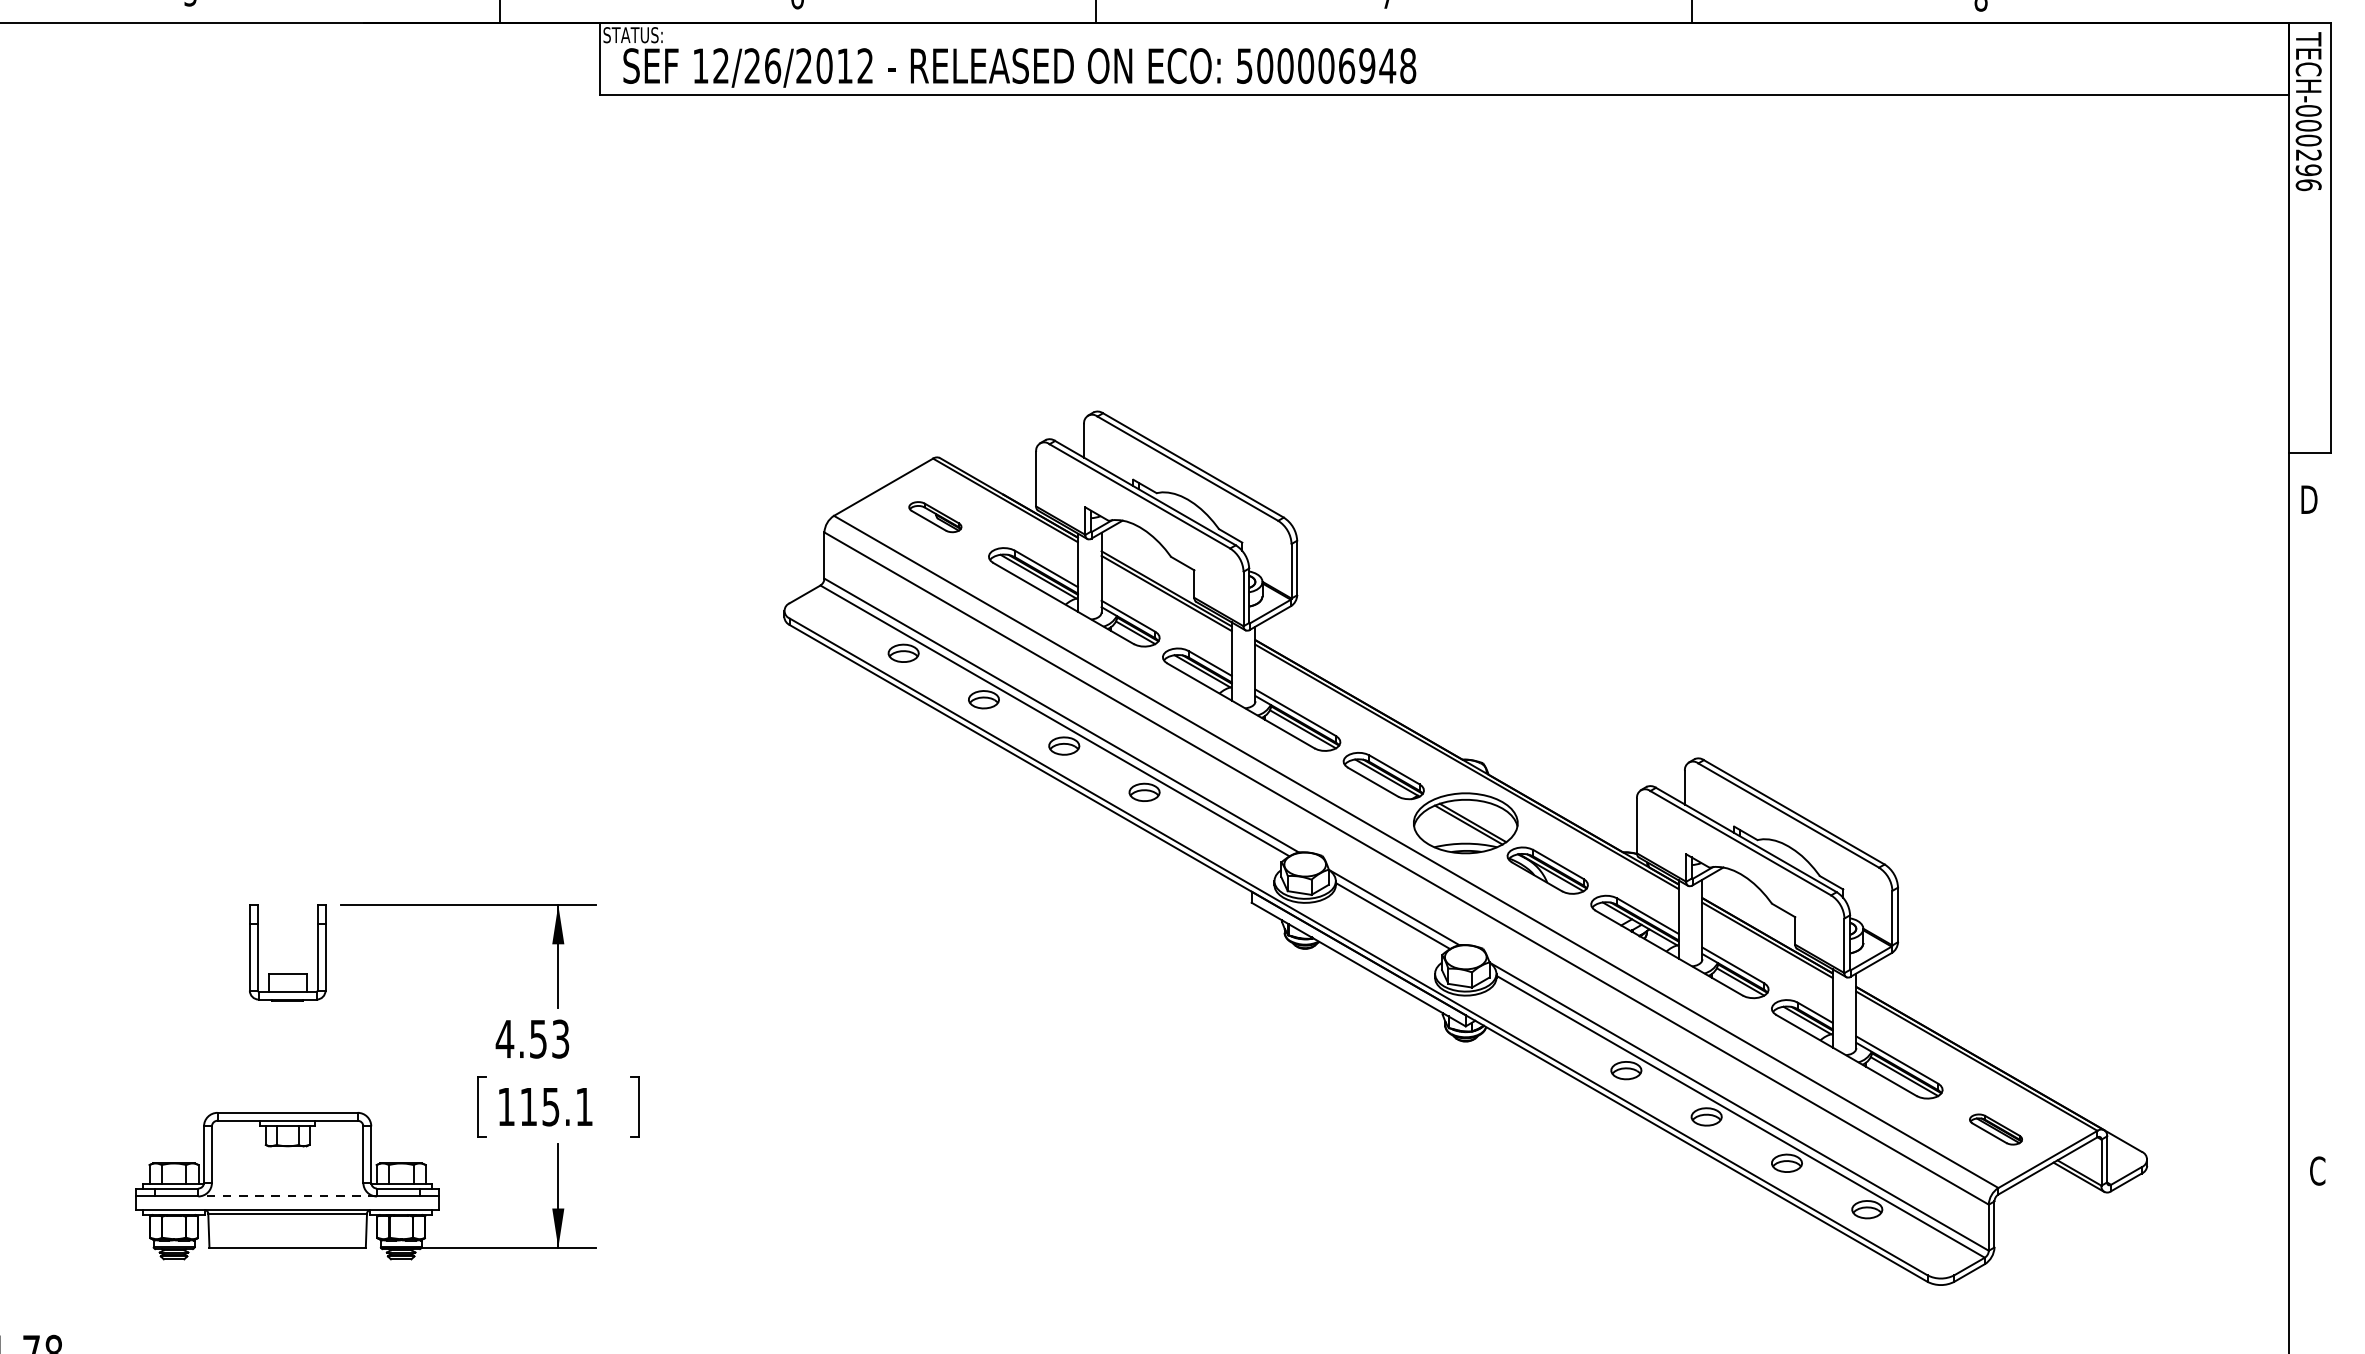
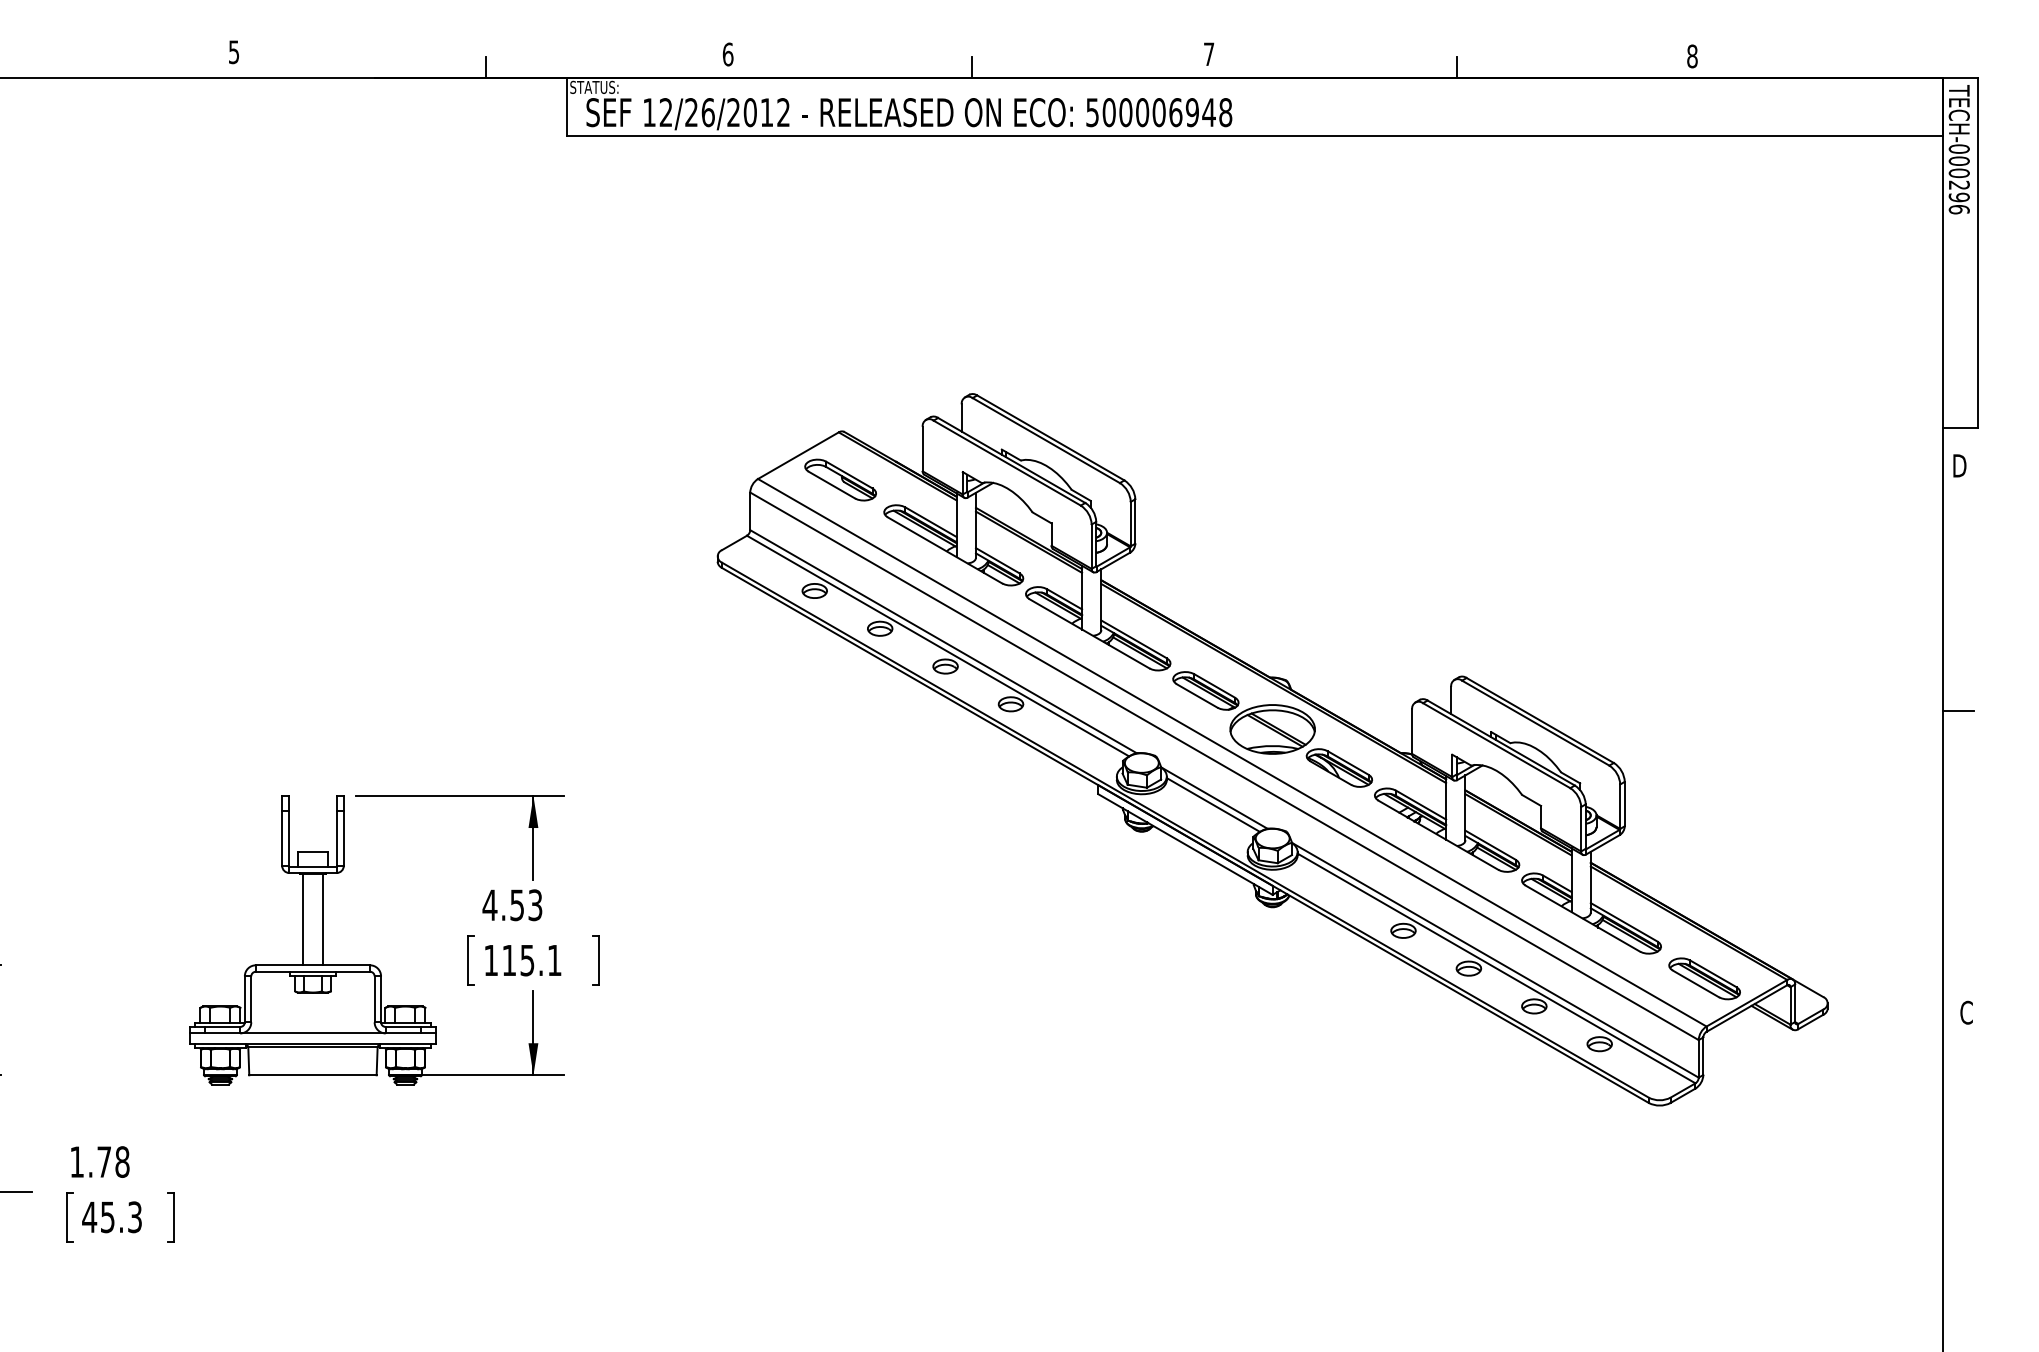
part: (935, 516) -> (840, 479), size x1.67
line: (2306, 801) -> (1957, 711), added
line: (276, 1056) -> (303, 919), added
line: (299, 1056) -> (322, 919), added
part: (1995, 1129) -> (1704, 978), size x1.67
line: (287, 1196) -> (312, 1033), dashed -> solid

